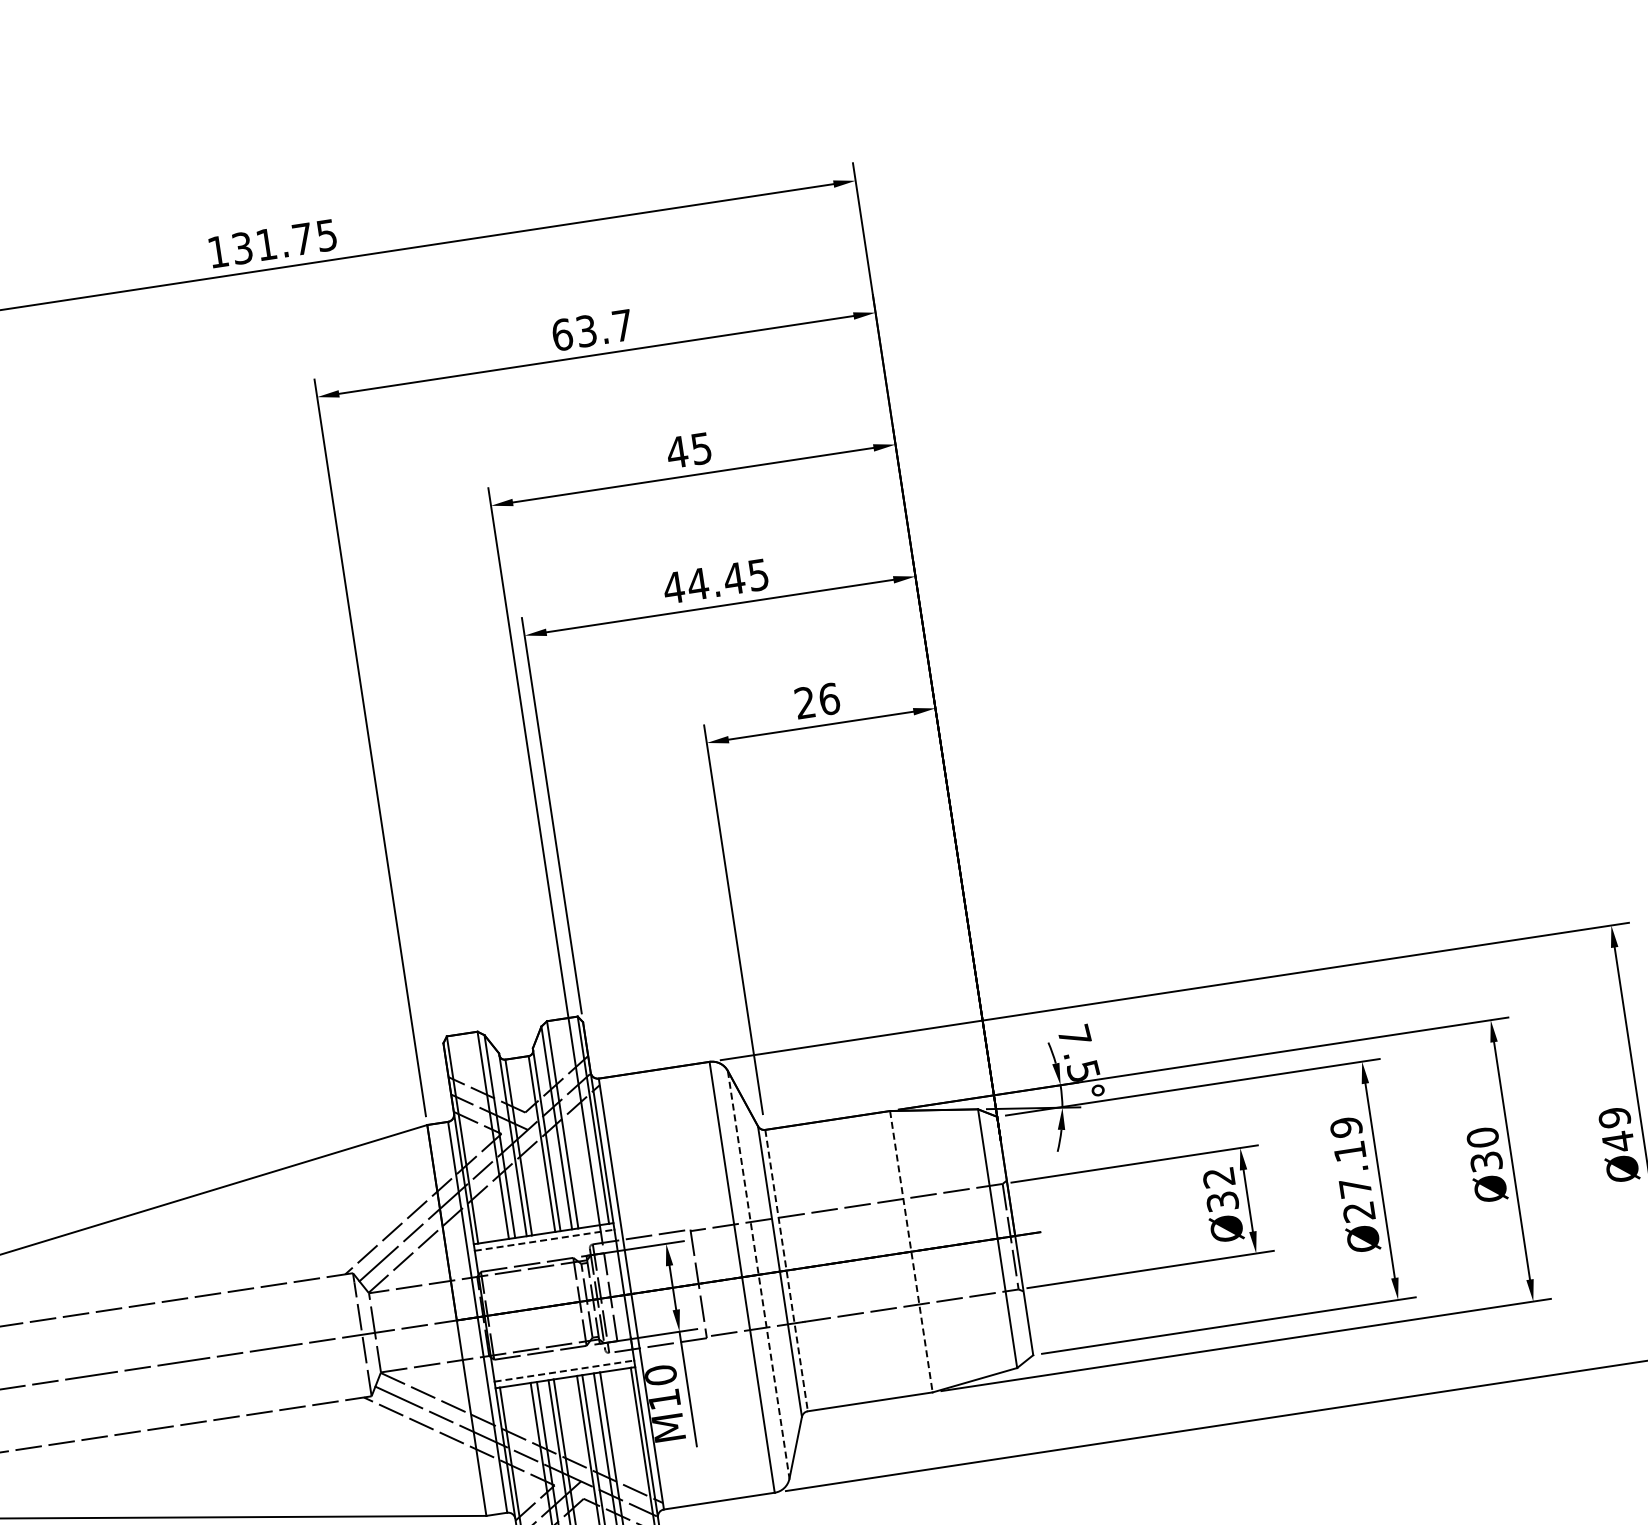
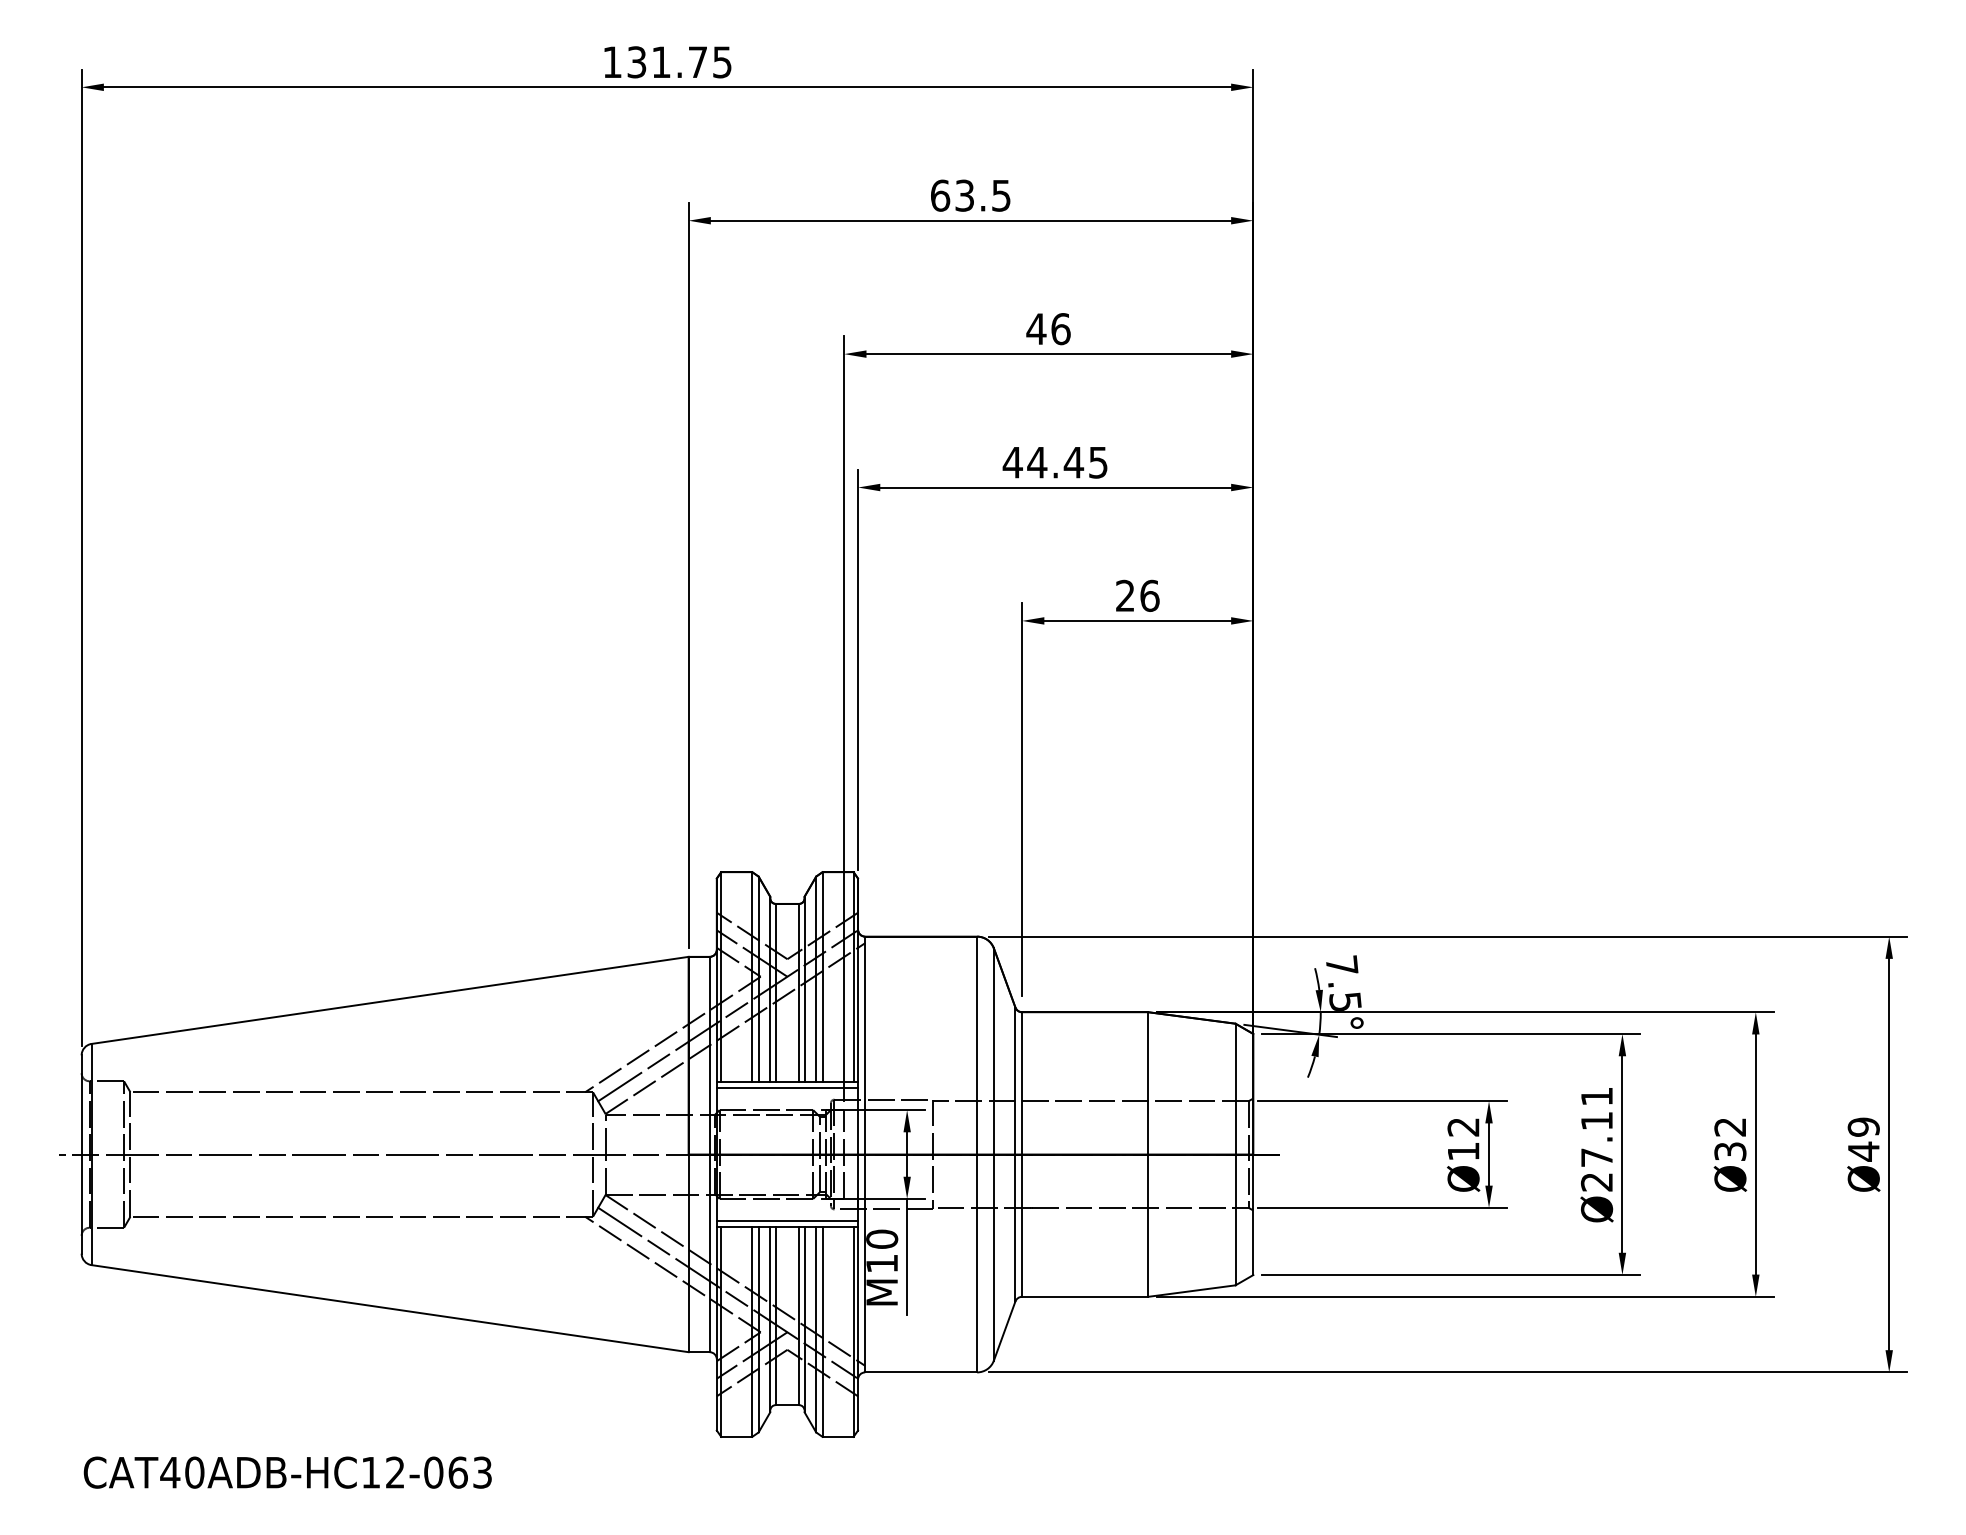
text: (622, 325) -> (1001, 195), 63.7 -> 63.5
text: (701, 449) -> (1060, 329), 45 -> 46
text: (1346, 1127) -> (1597, 1096), Ø27.19 -> Ø27.11
text: (1482, 1136) -> (1730, 1126), Ø30 -> Ø32
text: (1222, 1201) -> (1463, 1151), Ø32 -> Ø12
line: (544, 1240) -> (787, 1088), dashed -> solid
line: (911, 1252) -> (1148, 1155), dashed -> solid
line: (787, 1271) -> (1022, 1155), dashed -> solid
line: (758, 1275) -> (993, 1155), dashed -> solid
line: (564, 1370) -> (787, 1220), dashed -> solid

